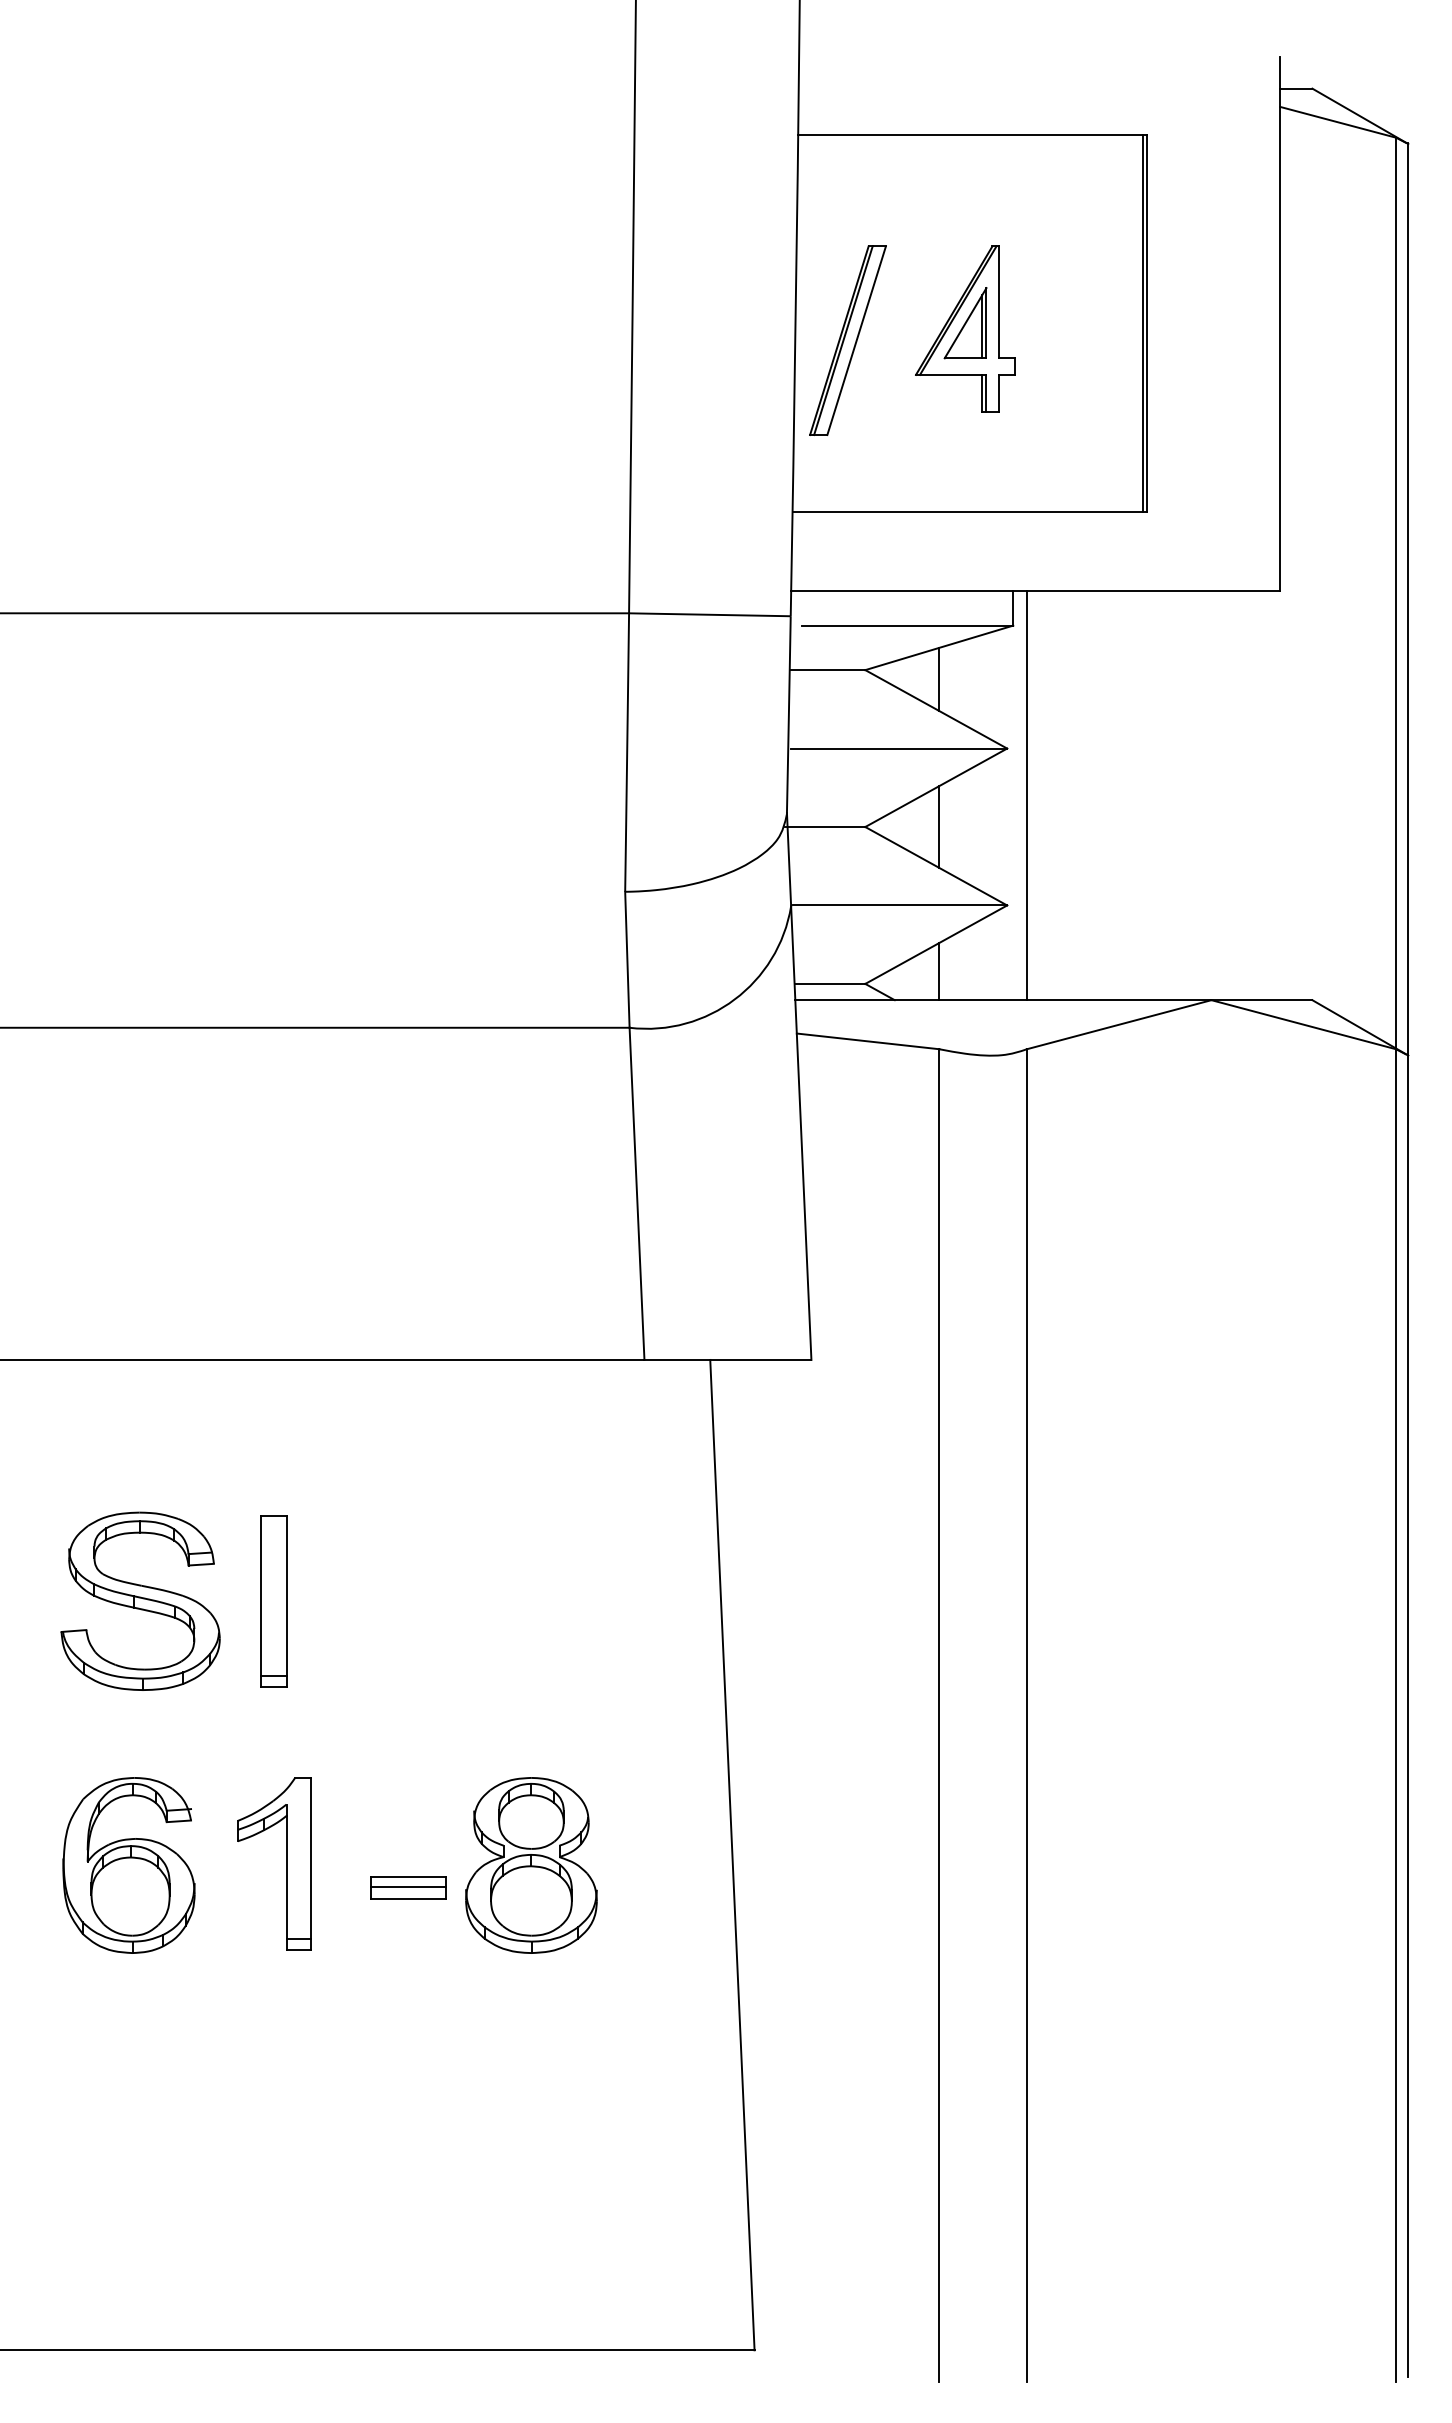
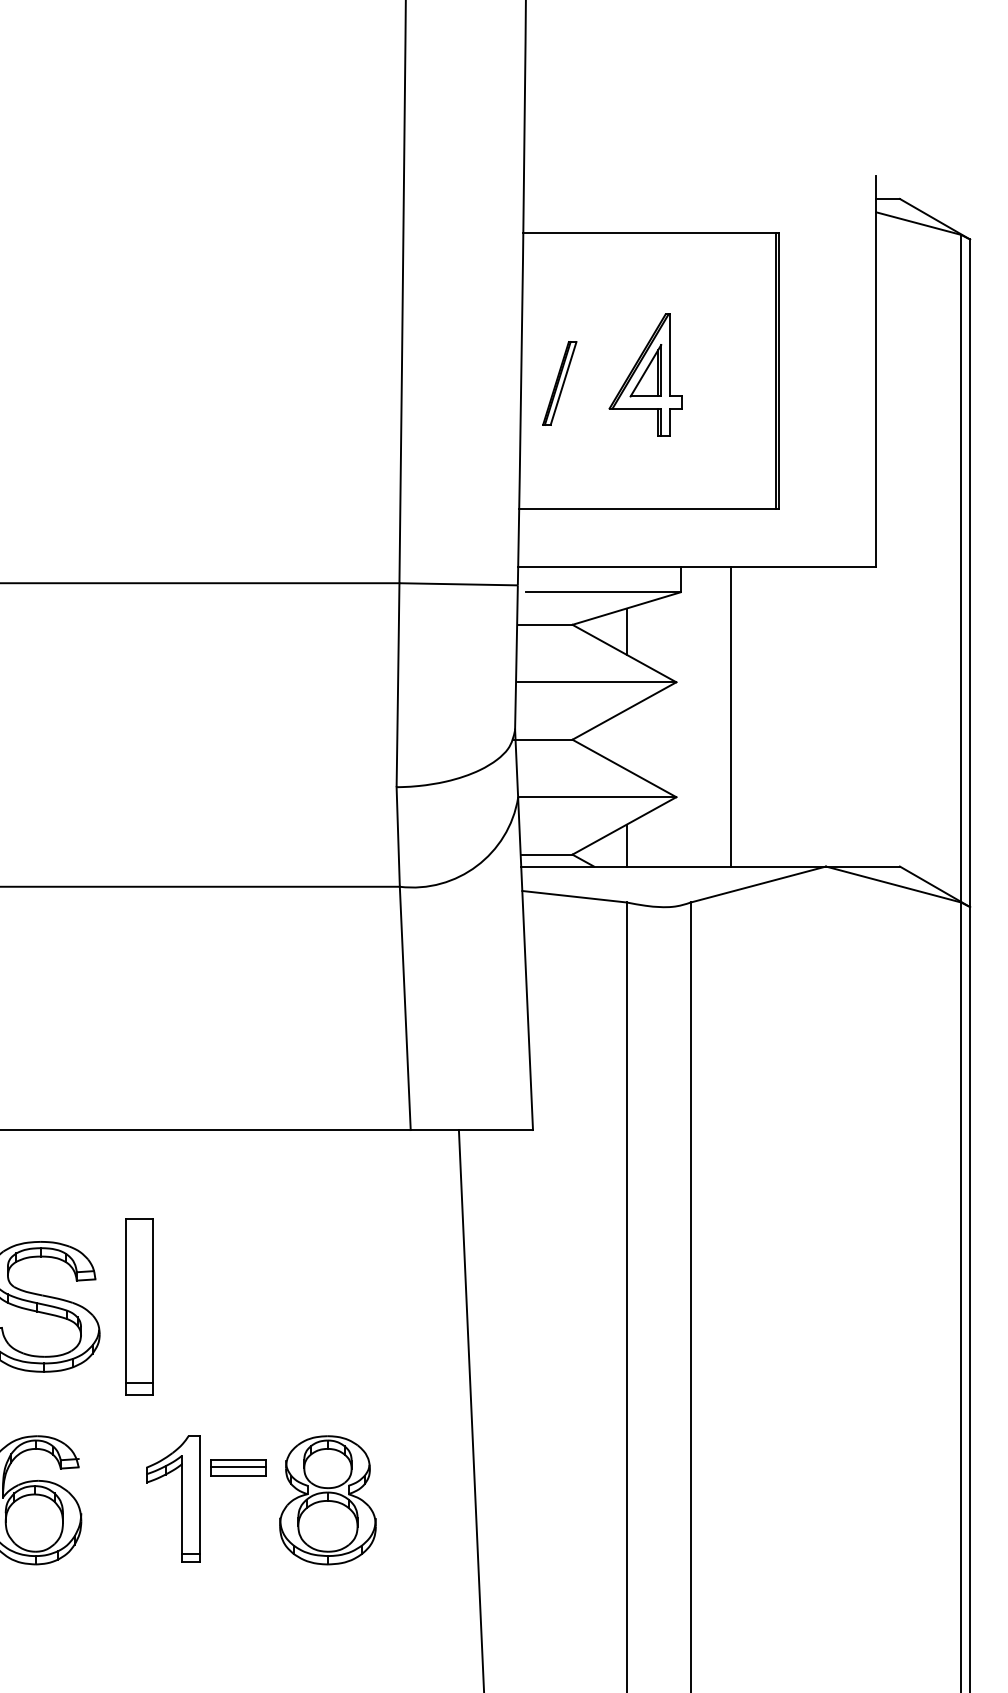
part: (847, 340) -> (559, 383), size x0.6
line: (1026, 795) -> (730, 716), moved
line: (939, 827) -> (626, 740), removed
part: (273, 1601) -> (139, 1306), size x1.4
part: (286, 1863) -> (182, 1498), moved
part: (408, 1887) -> (237, 1467), moved

